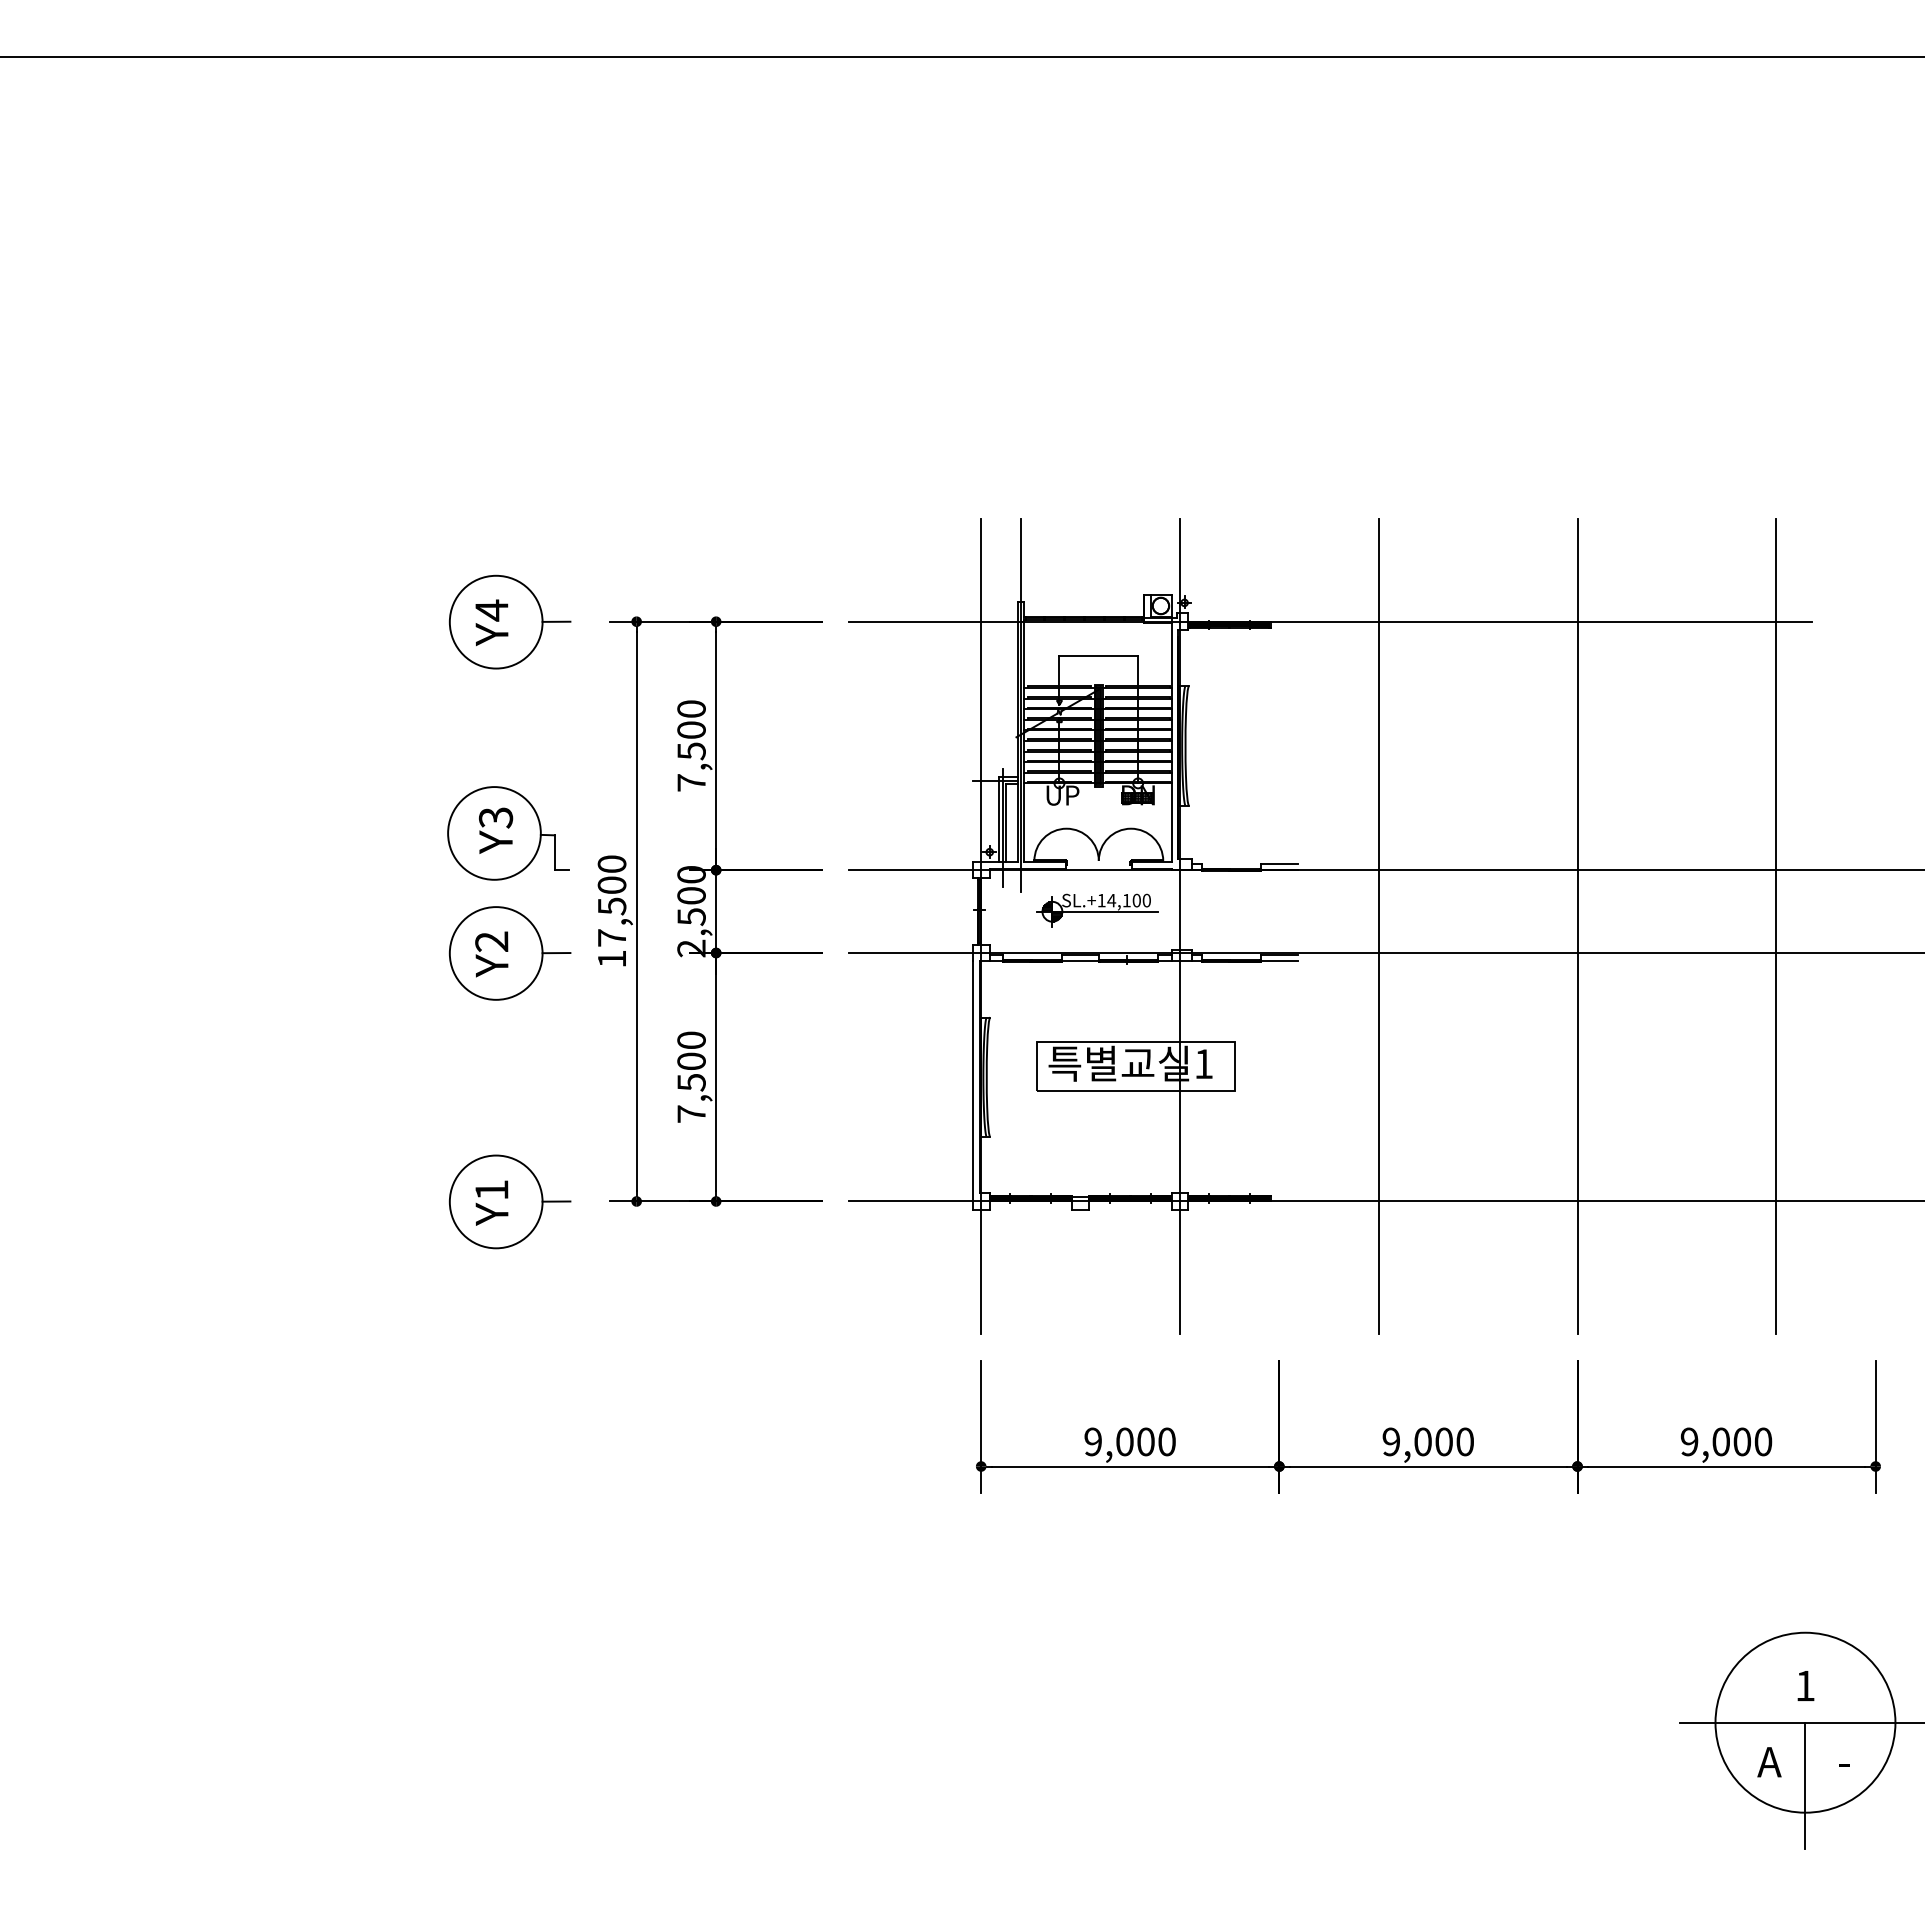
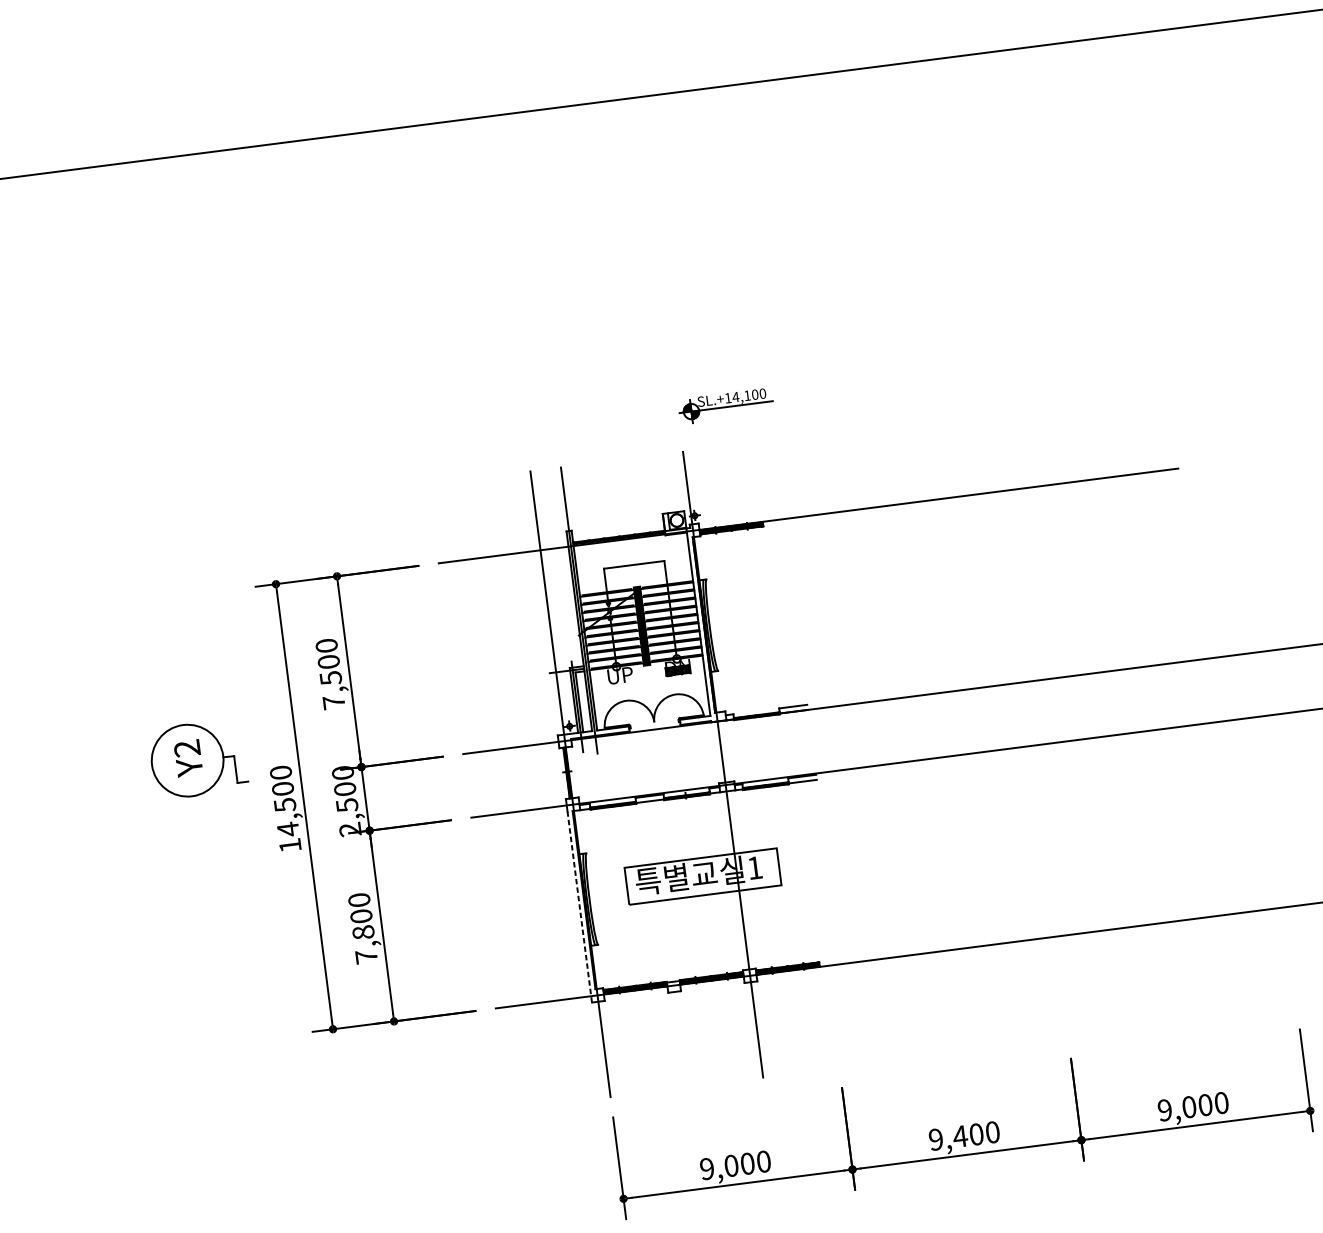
part: (509, 621) -> (178, 596), removed
text: (496, 817) -> (187, 748), Y3 -> Y2
part: (1097, 910) -> (725, 406), moved
line: (1378, 926) -> (875, 745), removed
line: (1577, 926) -> (1028, 725), removed
line: (1776, 926) -> (1181, 706), removed
text: (611, 937) -> (287, 829), 17,500 -> 14,500
part: (509, 953) -> (211, 851), removed
text: (691, 1082) -> (363, 932), 7,500 -> 7,800
line: (972, 1085) -> (579, 907), solid -> dashed
part: (509, 1201) -> (235, 1041), removed
text: (1422, 1441) -> (959, 1136), 9,000 -> 9,400

